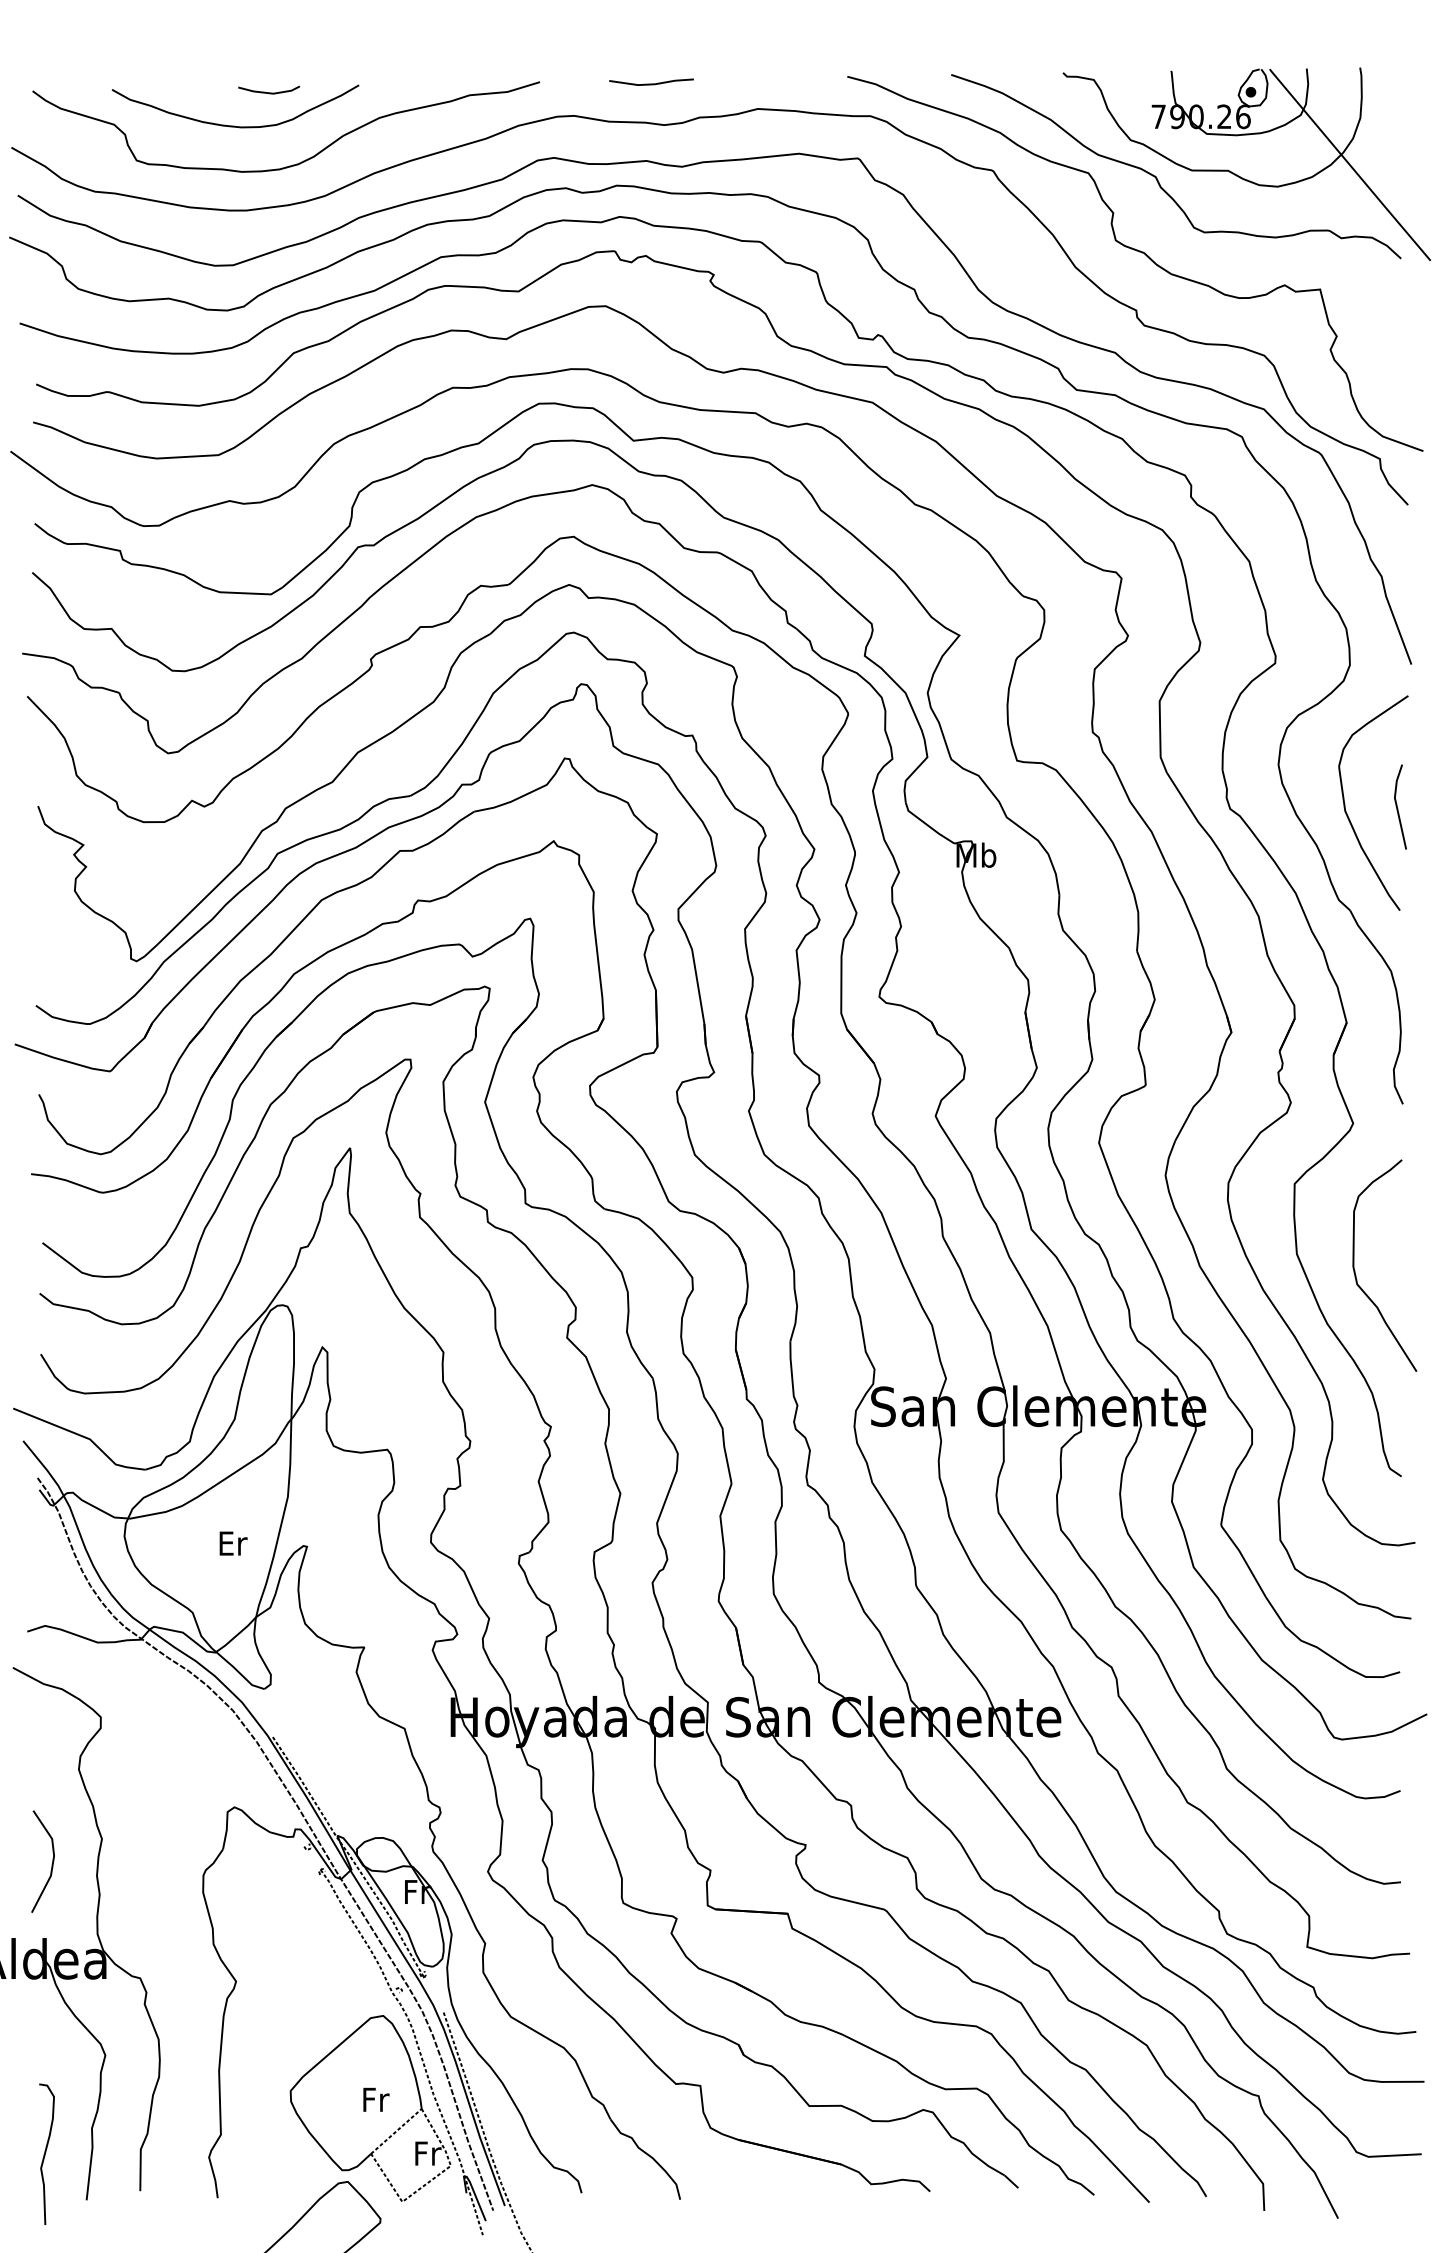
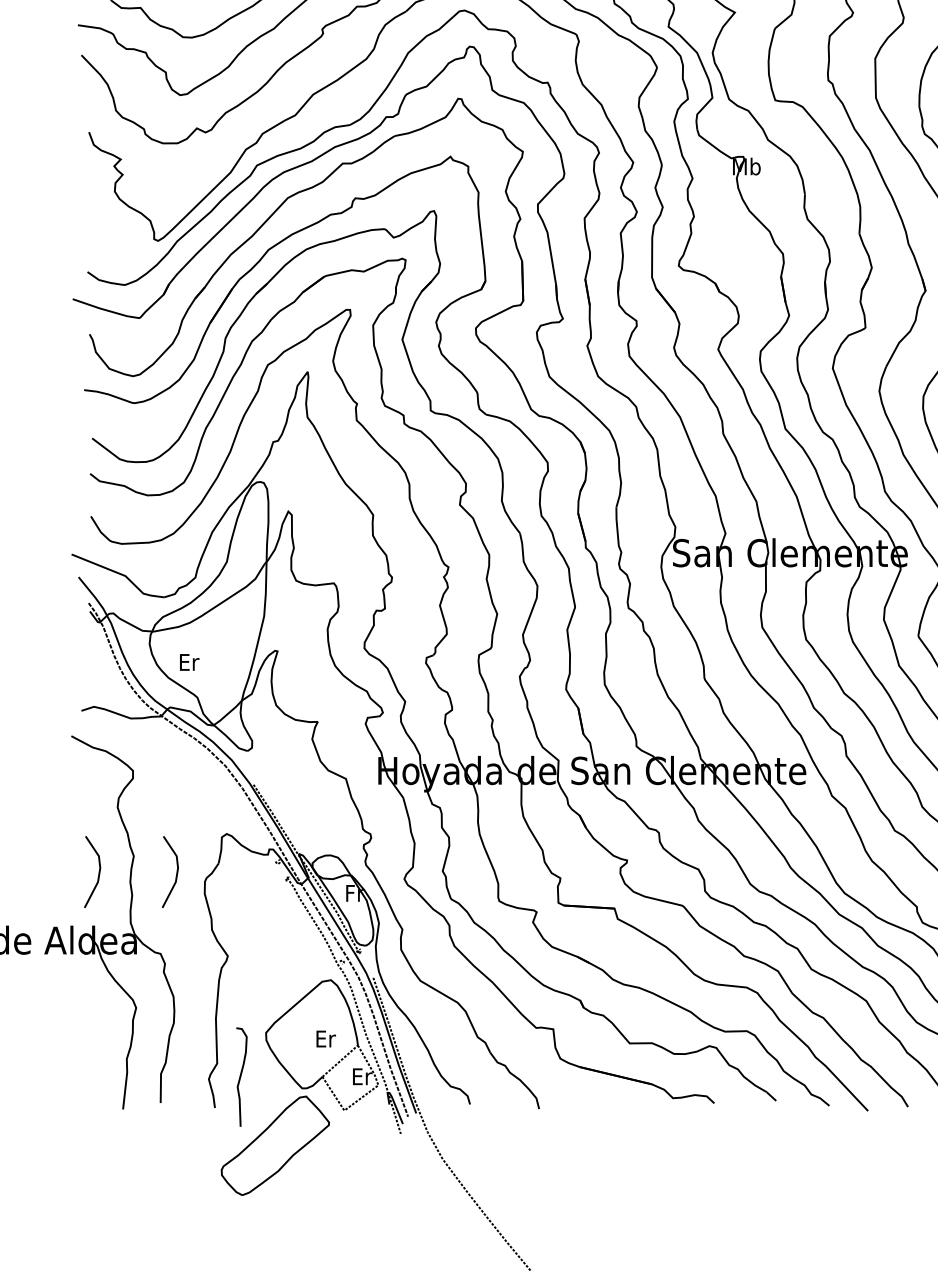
text: (233, 1543) -> (189, 662), moved
line: (162, 1864) -> (176, 874), added
text: (376, 2099) -> (326, 1038), Fr -> Er
curve: (46, 2152) -> (241, 1075), moved
text: (428, 2153) -> (362, 1076), Fr -> Er

